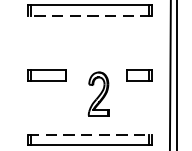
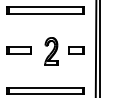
line: (89, 15) -> (45, 13), dashed -> solid
part: (98, 94) -> (51, 51), moved
line: (89, 134) -> (45, 87), dashed -> solid

